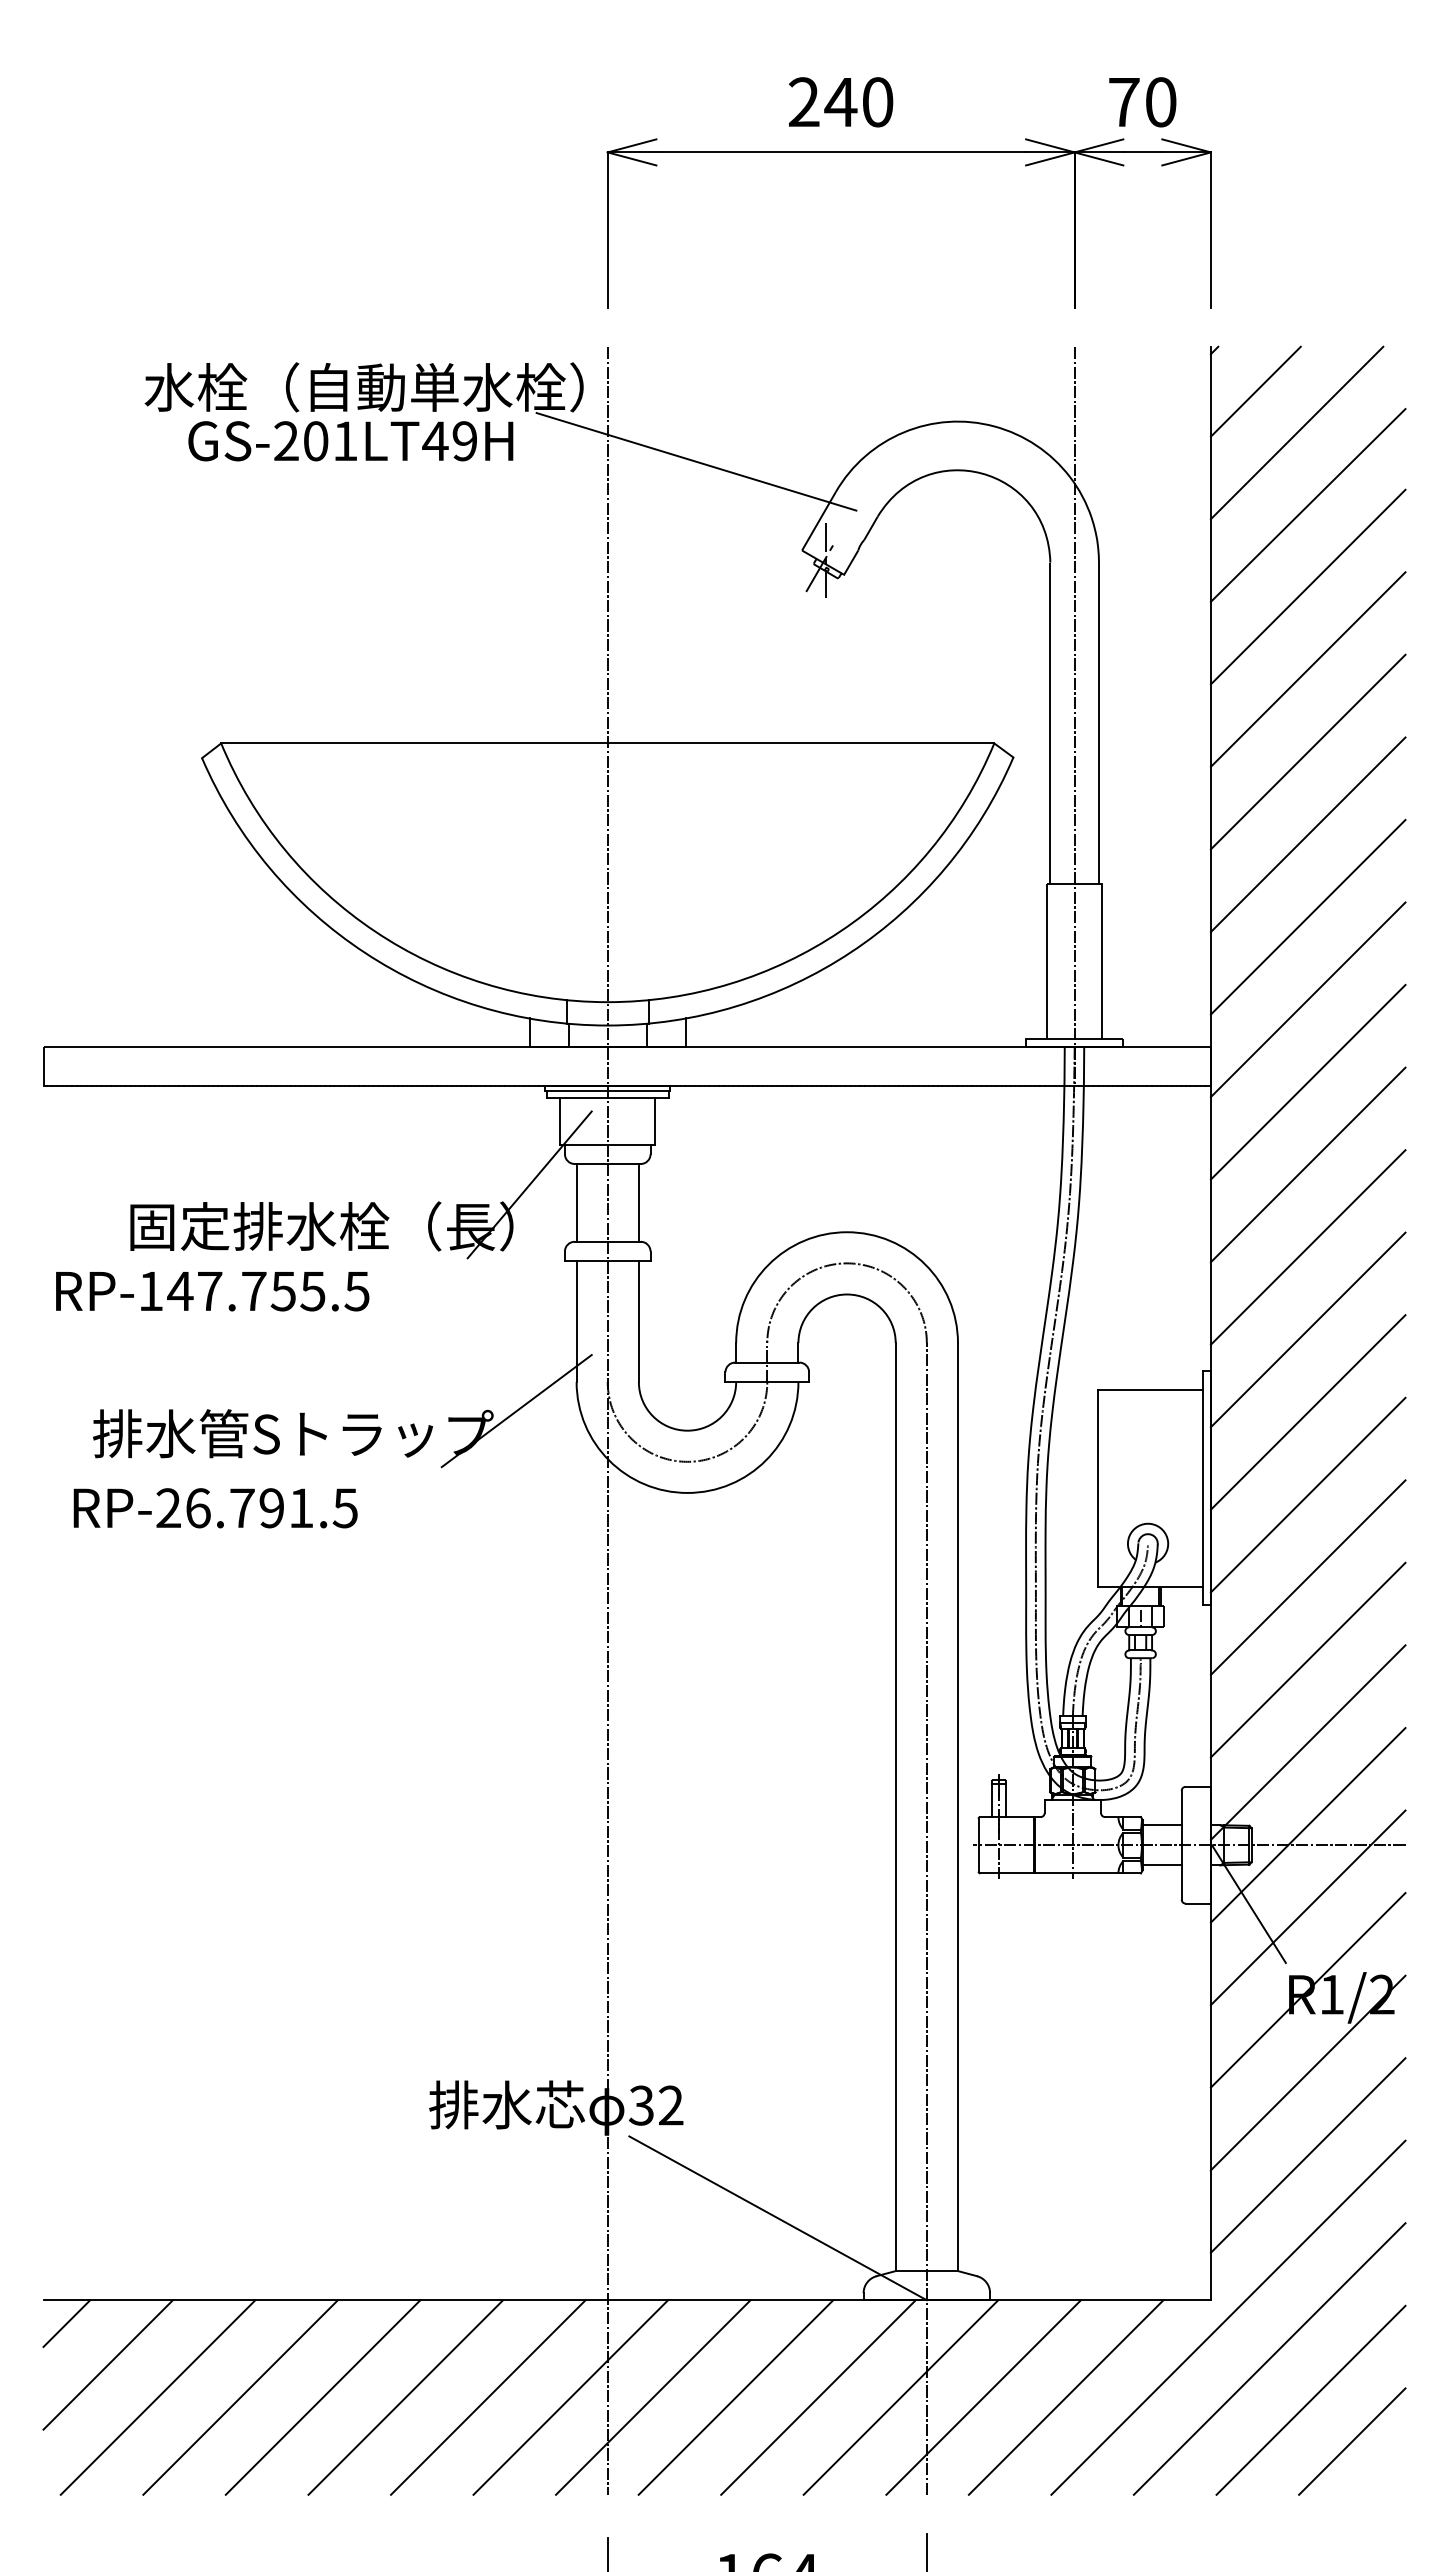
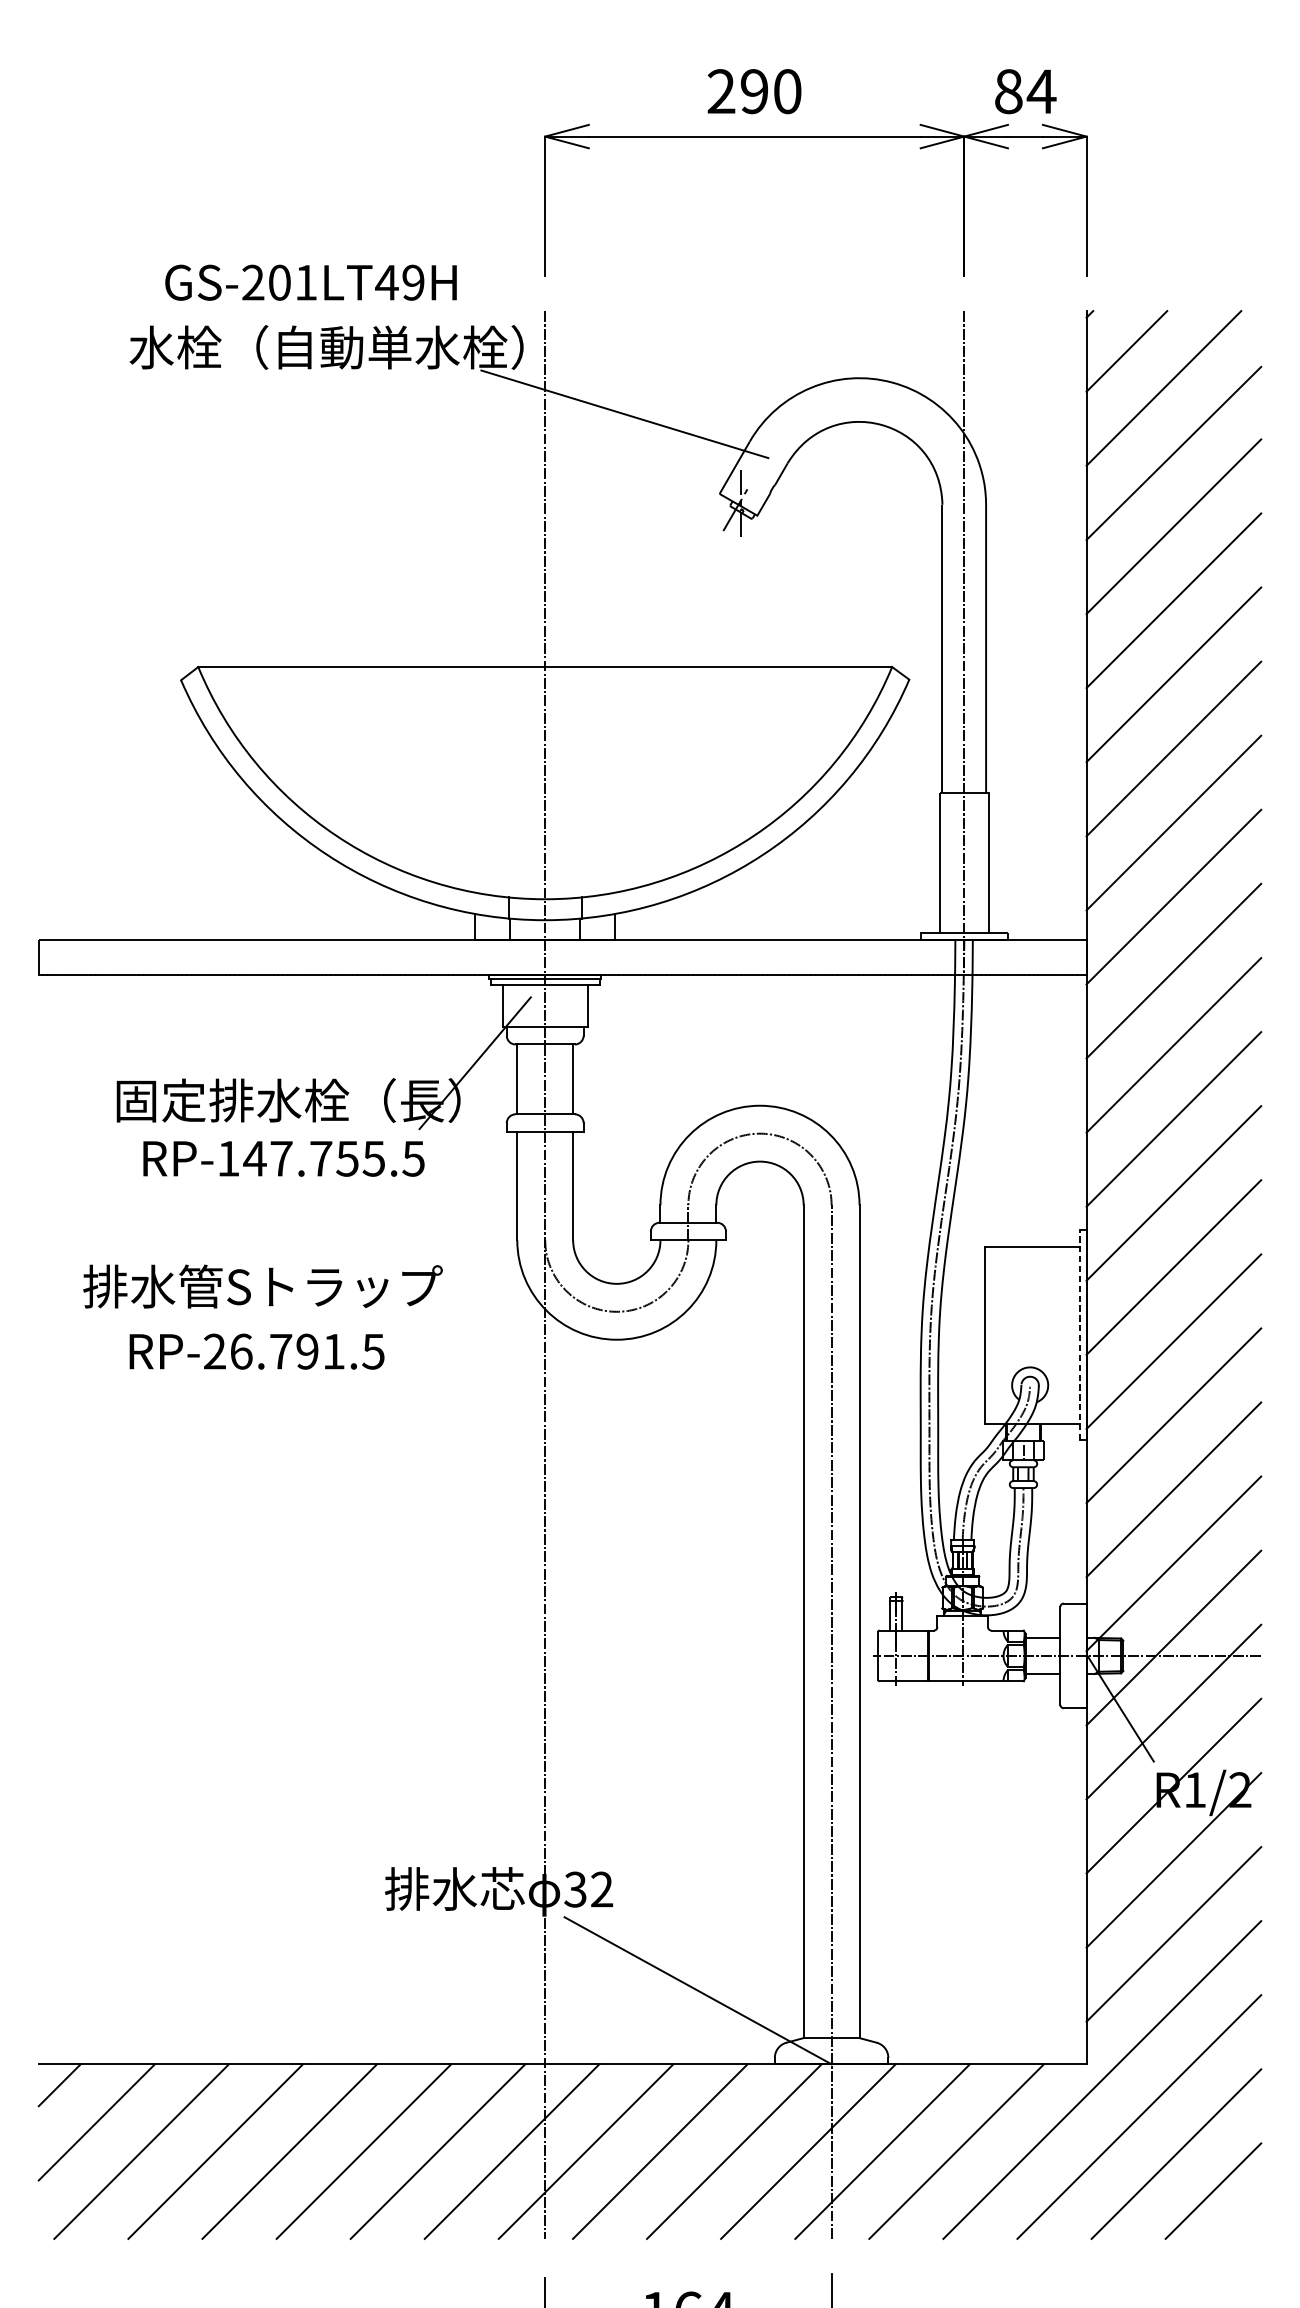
text: (840, 102) -> (754, 91), 240 -> 290
text: (1143, 102) -> (1026, 91), 70 -> 84
text: (350, 441) -> (310, 282), moved
text: (212, 1291) -> (283, 1158), moved
line: (516, 1411) -> (463, 1266), removed
line: (1203, 1487) -> (1079, 1334), solid -> dashed
text: (215, 1508) -> (256, 1351), moved

